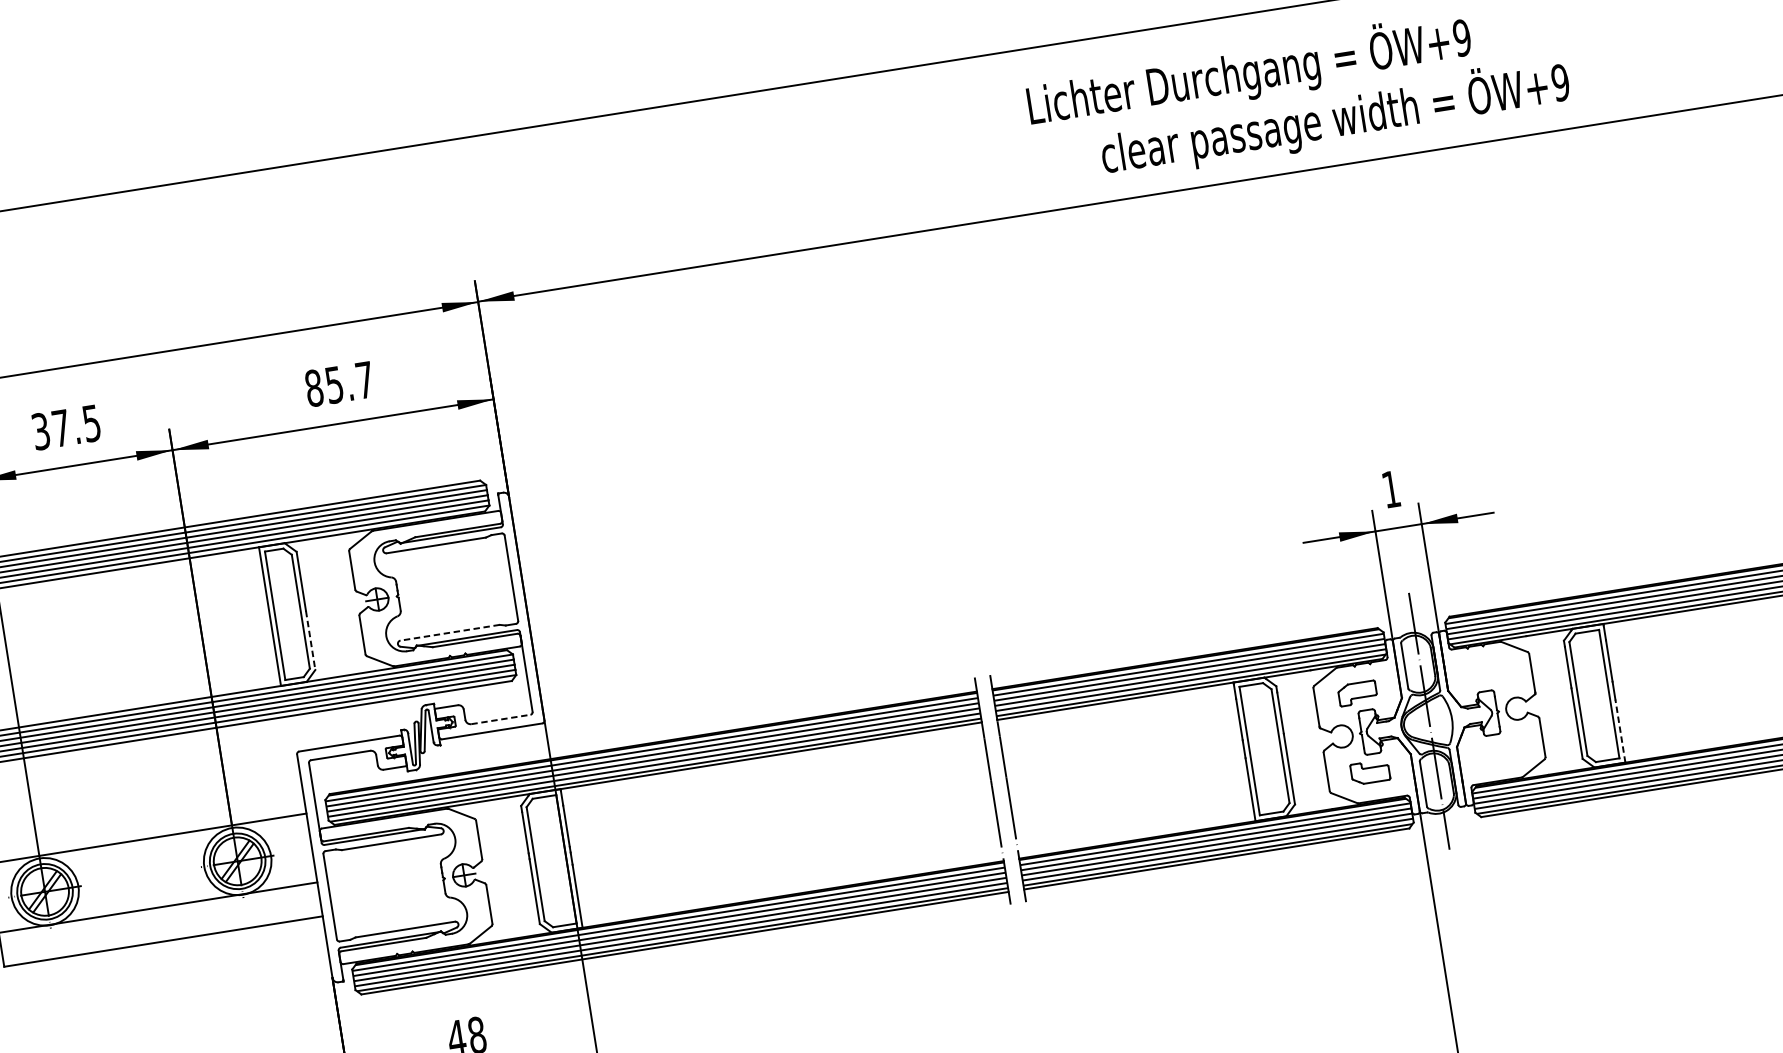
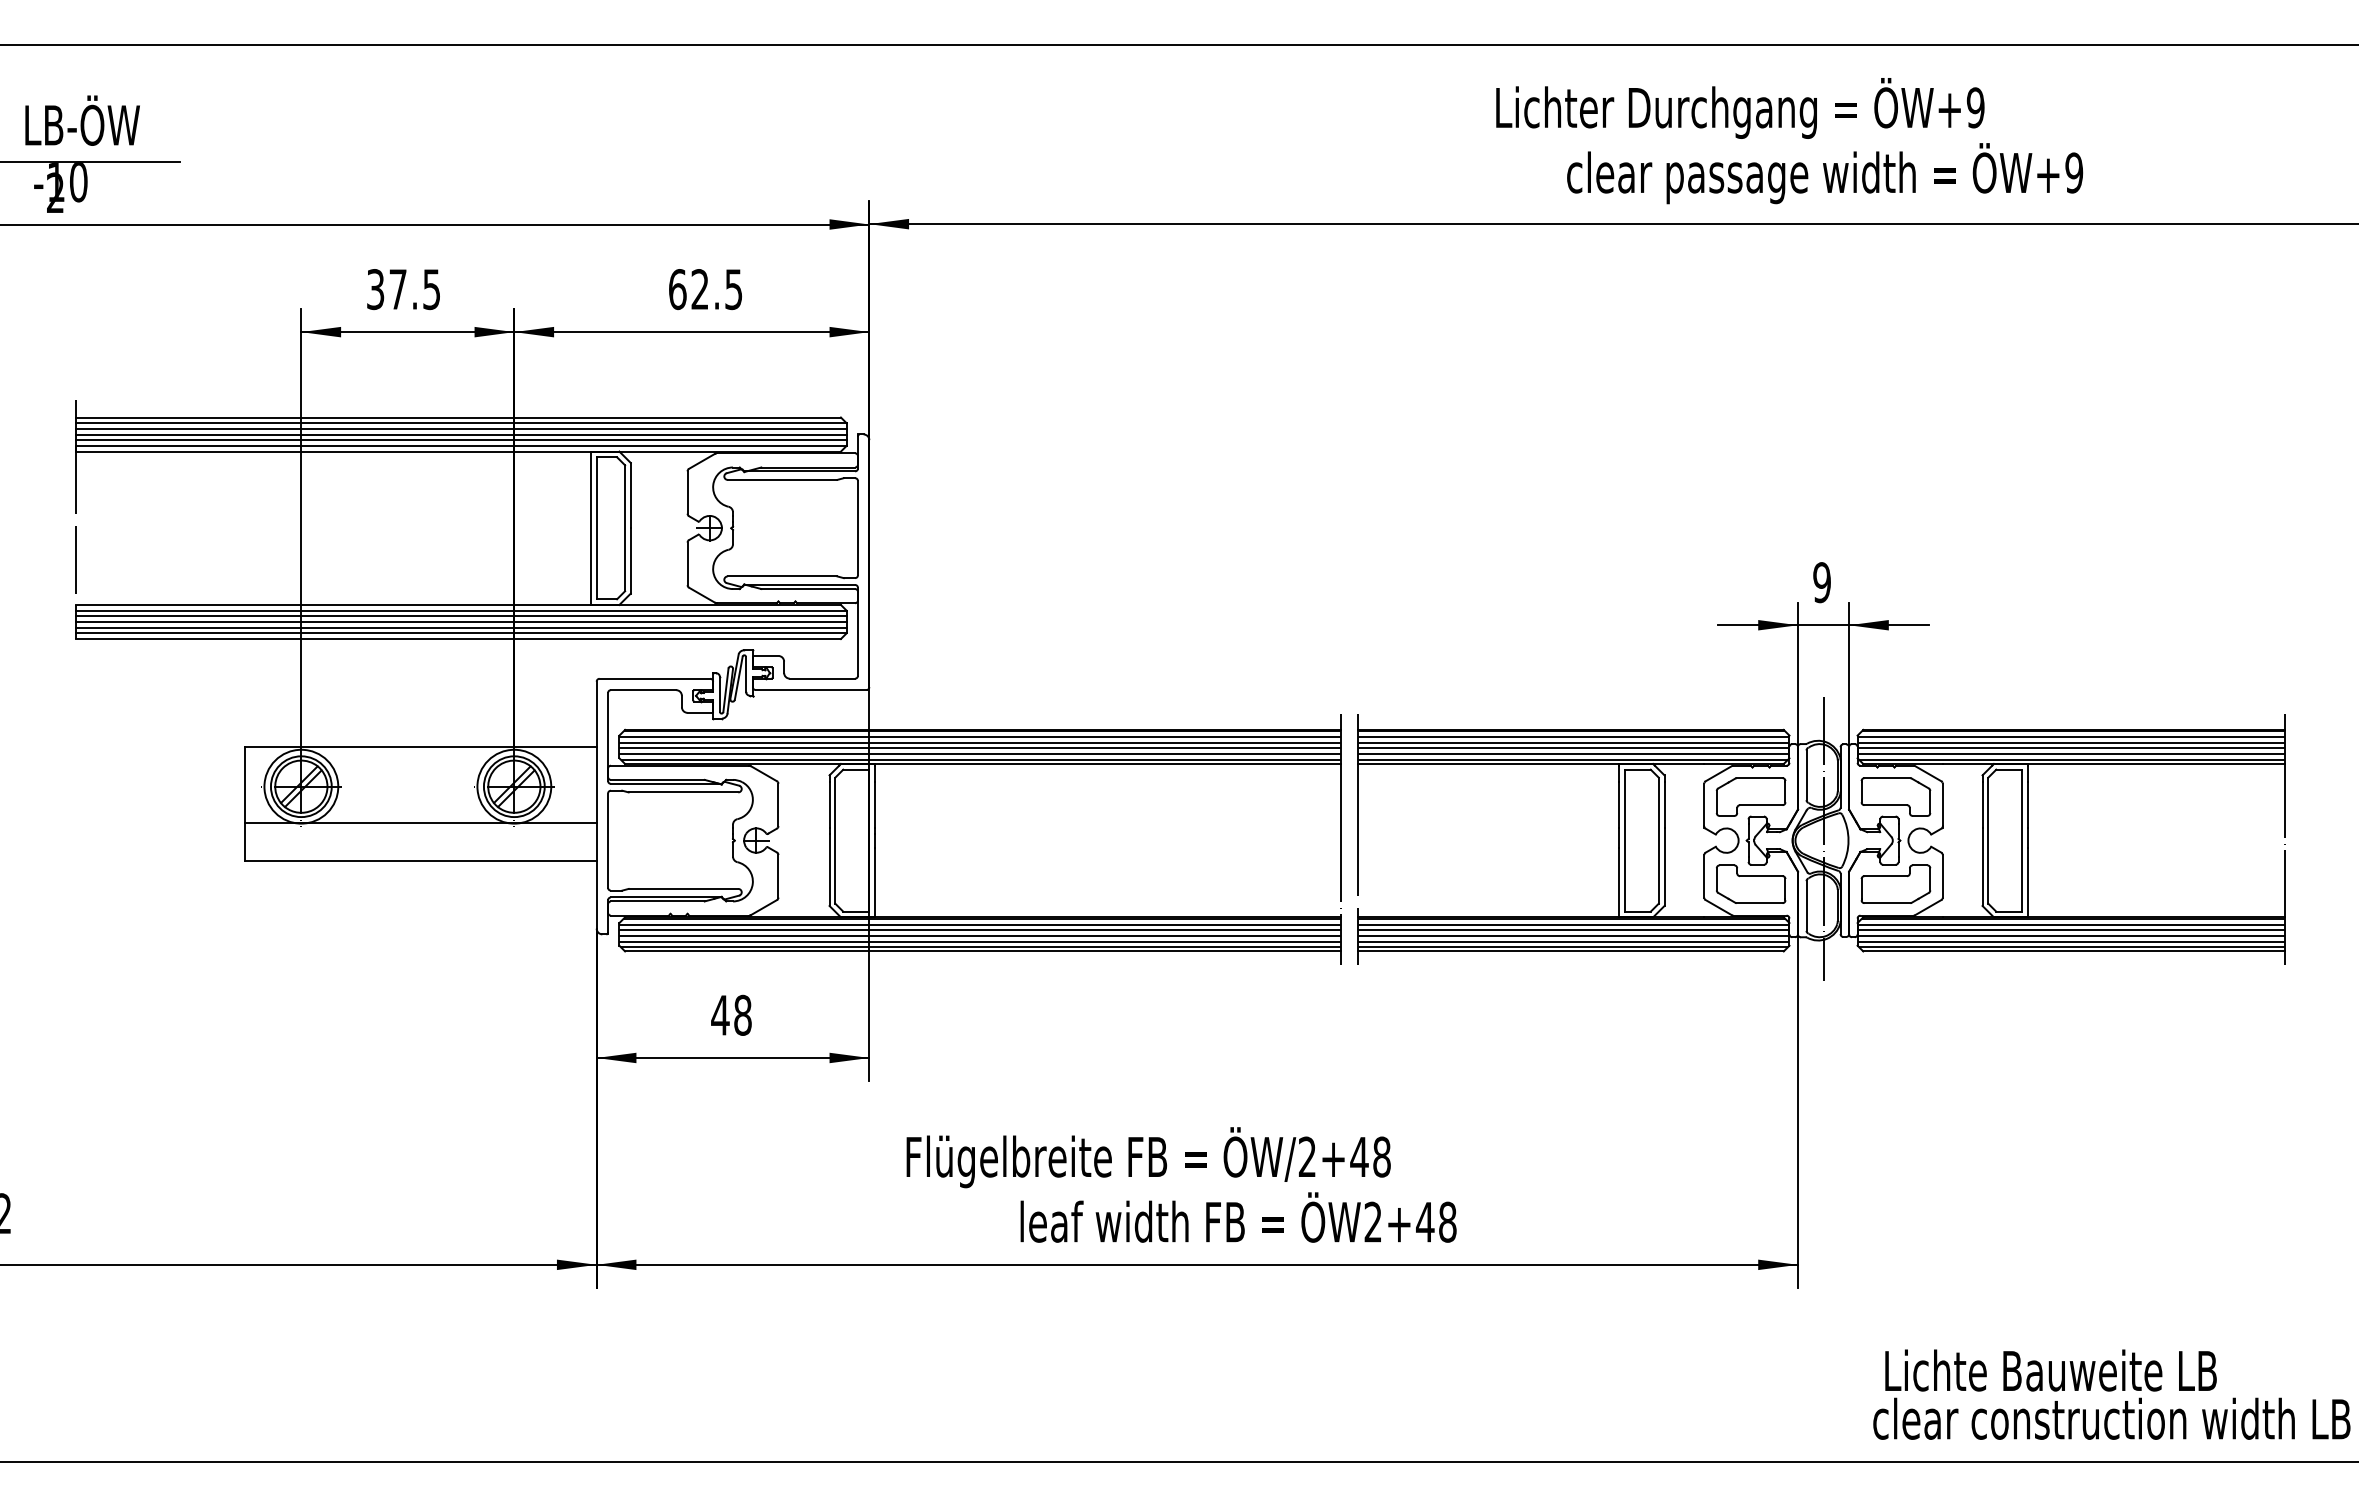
text: (339, 384) -> (705, 289), 85.7 -> 62.5
text: (1390, 489) -> (1821, 582), 1 -> 9
line: (450, 632) -> (782, 576), dashed -> solid
line: (310, 640) -> (630, 560), dashed -> solid
part: (1488, 672) -> (1895, 796), added
part: (1357, 693) -> (1750, 796), size x1.67
line: (500, 719) -> (822, 678), dashed -> solid
line: (1620, 731) -> (2028, 882), dashed -> solid
part: (1500, 751) -> (1895, 883), added
part: (1370, 771) -> (1751, 883), size x1.67

